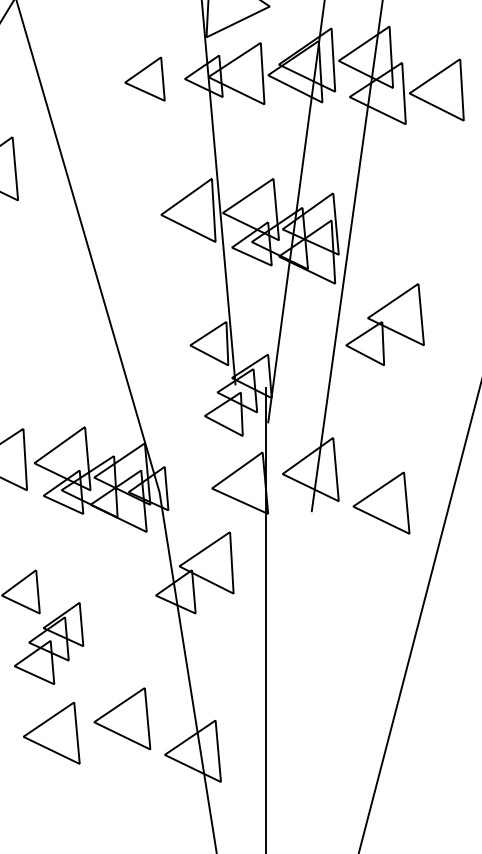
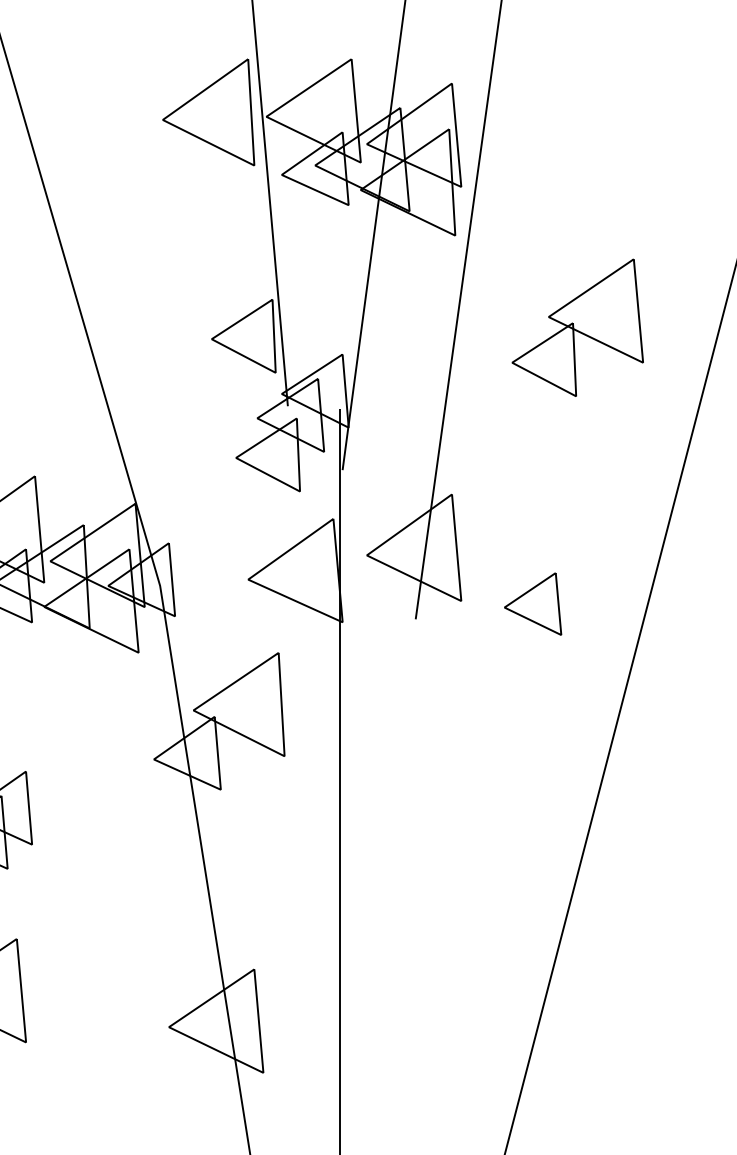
part: (384, 324) -> (576, 327), moved
part: (381, 502) -> (533, 603), size x0.6
part: (122, 718) -> (97, 966), removed

